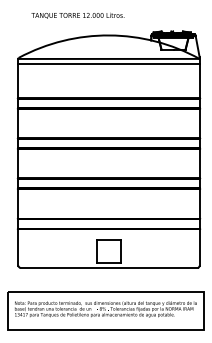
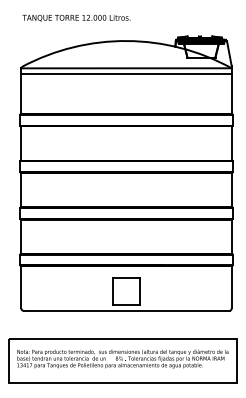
text: (77, 15) -> (75, 17), moved

